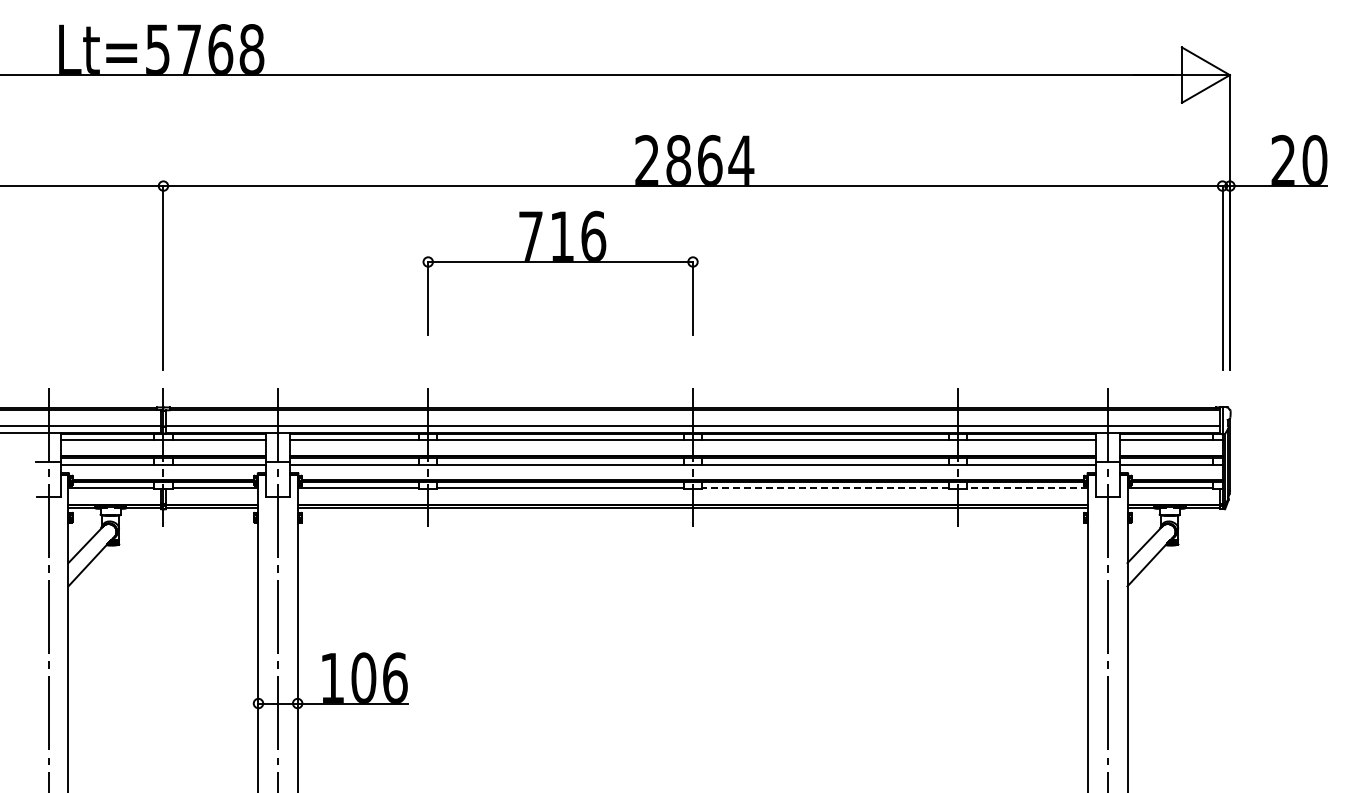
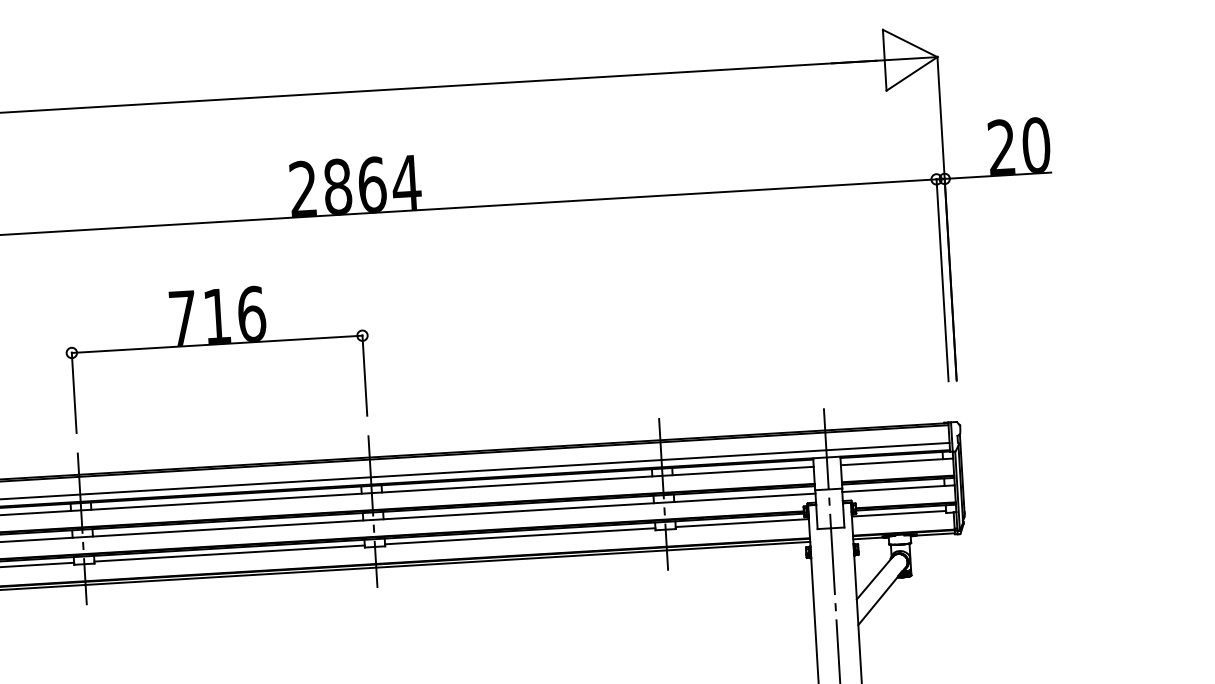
part: (560, 262) -> (217, 344), moved
line: (824, 487) -> (519, 536), dashed -> solid
line: (1027, 487) -> (742, 522), dashed -> solid

